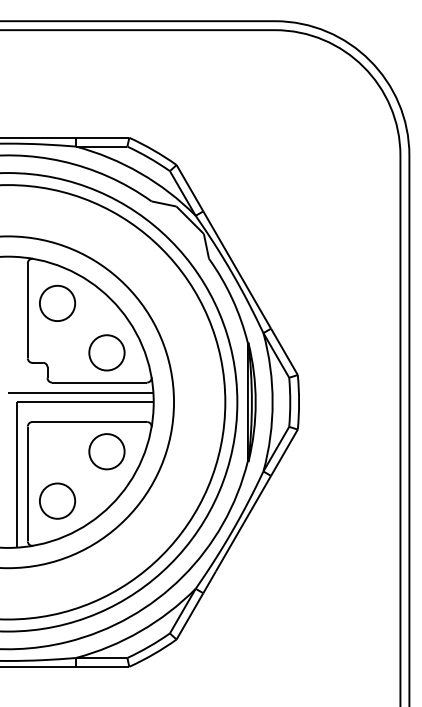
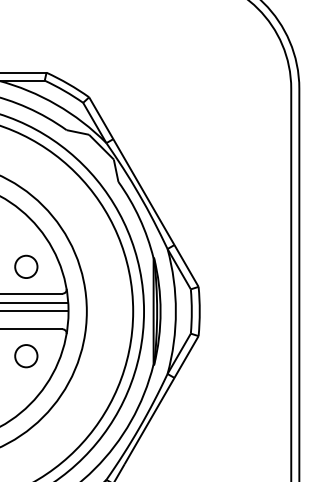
part: (106, 352) -> (25, 266), size x0.7
part: (106, 451) -> (25, 355), size x0.7

